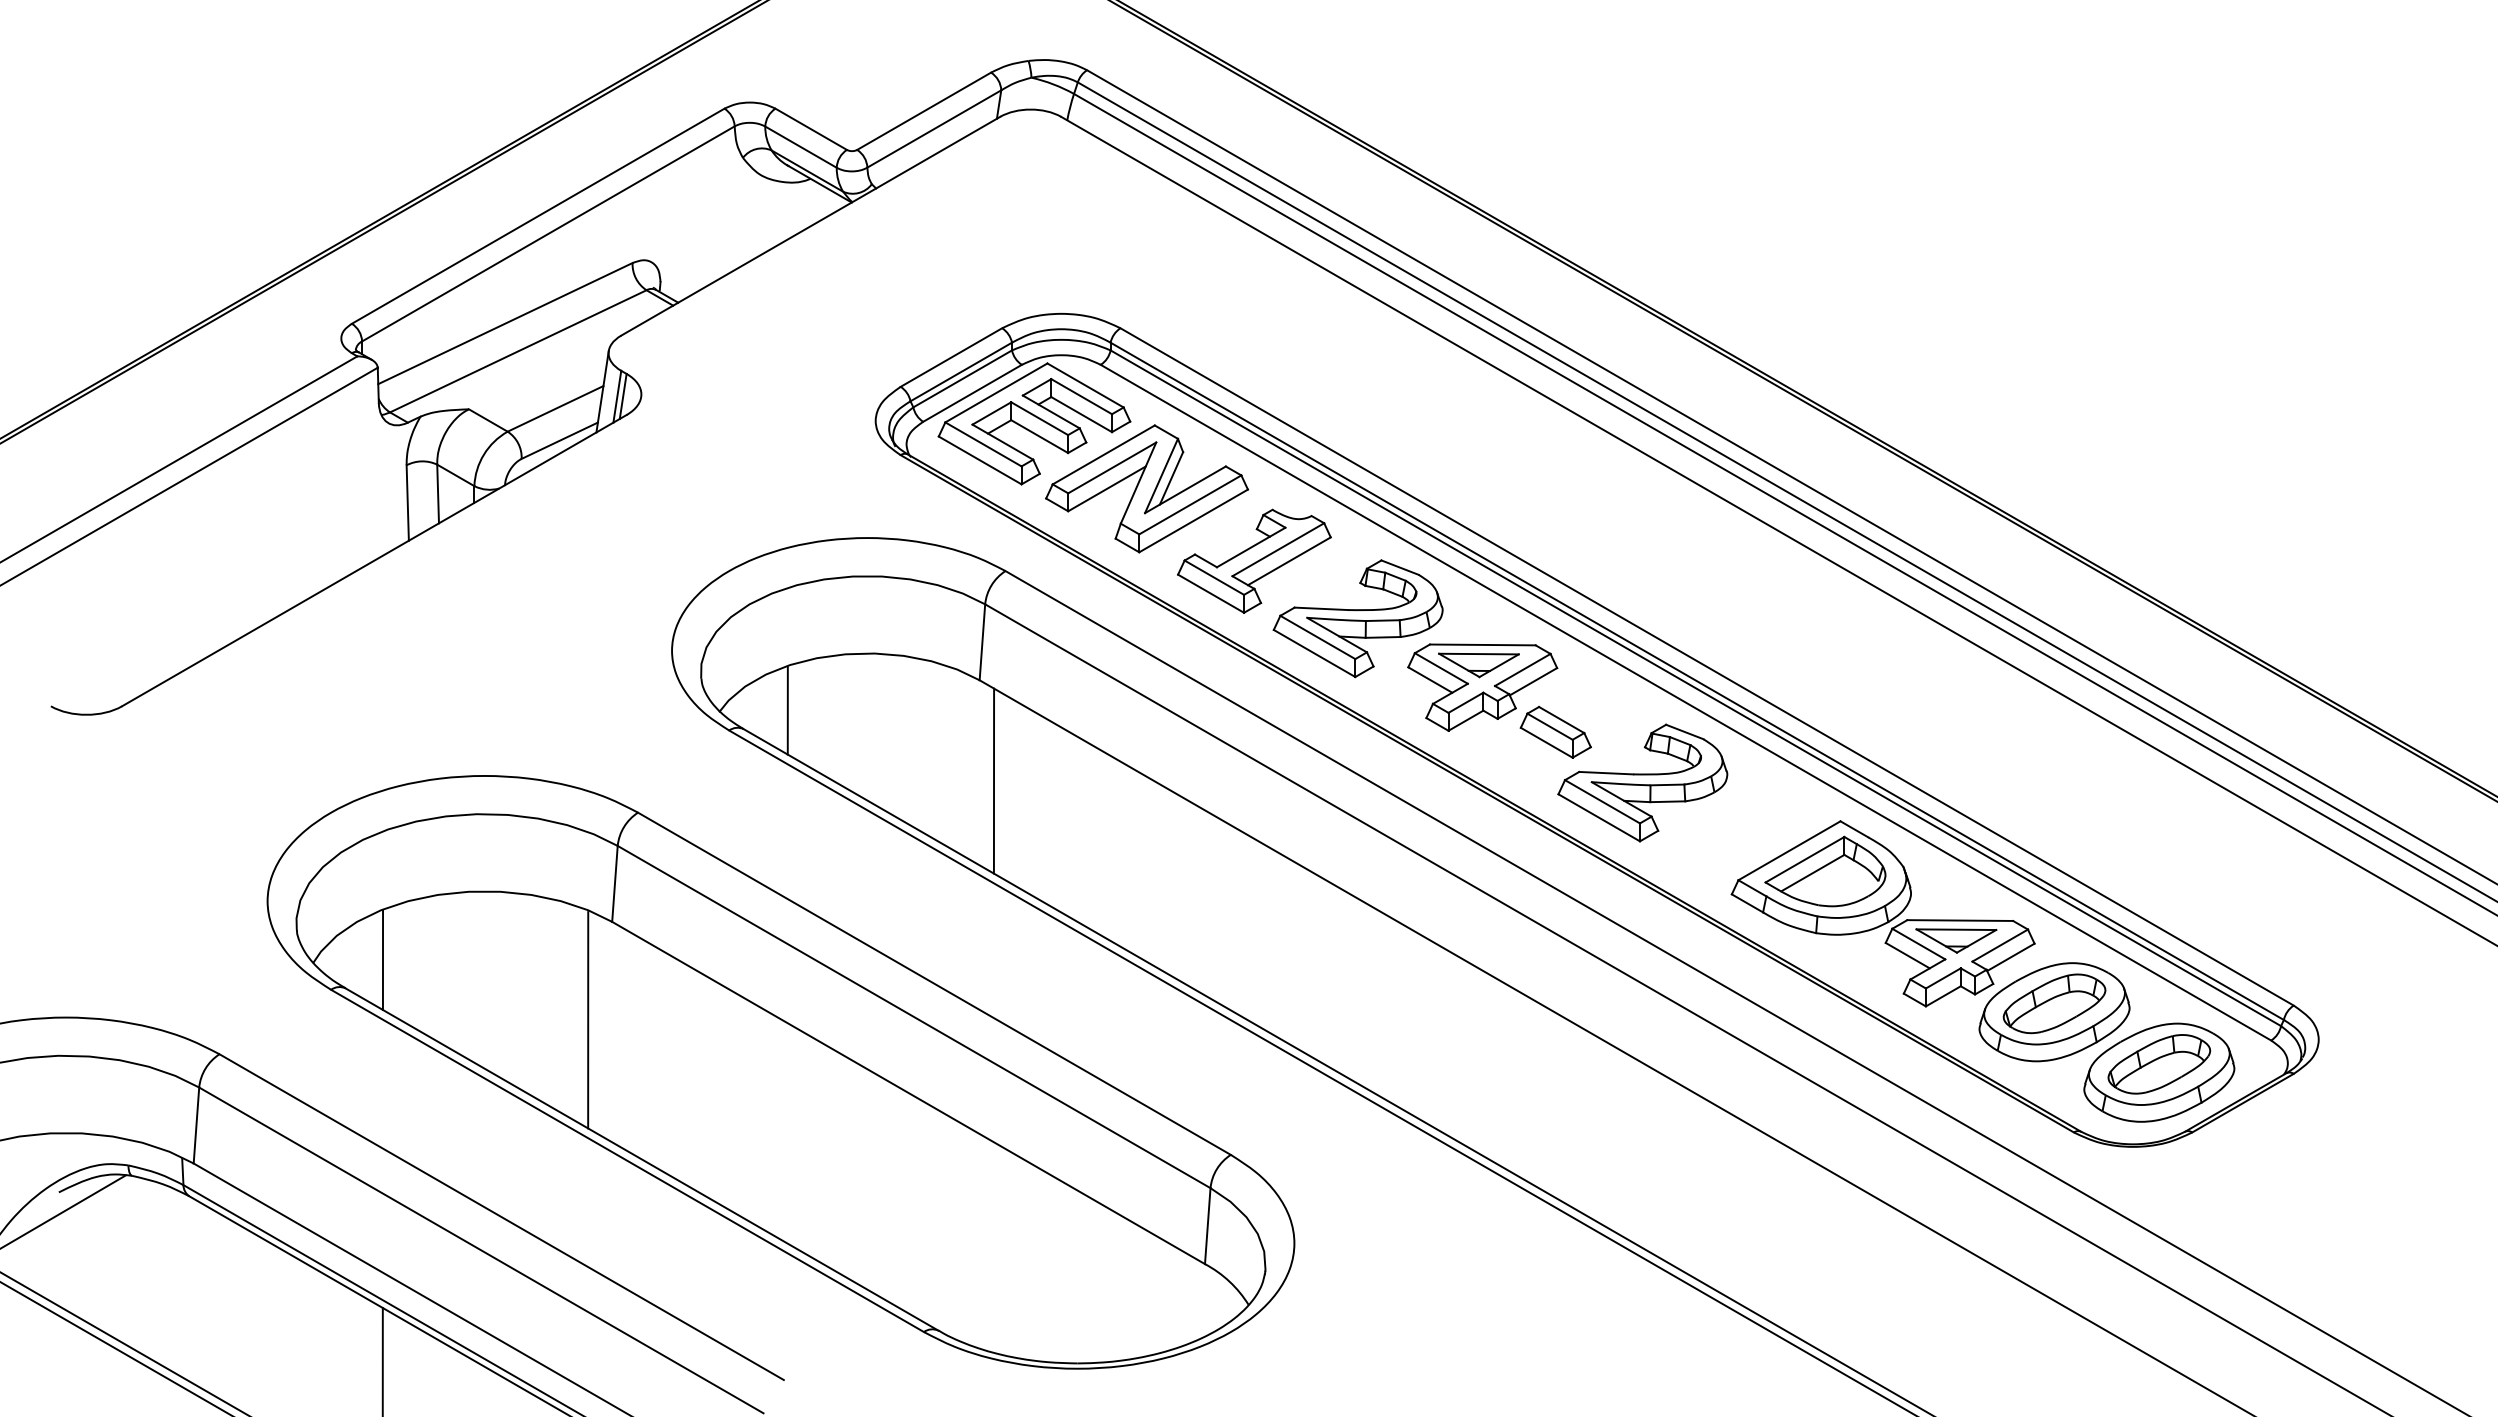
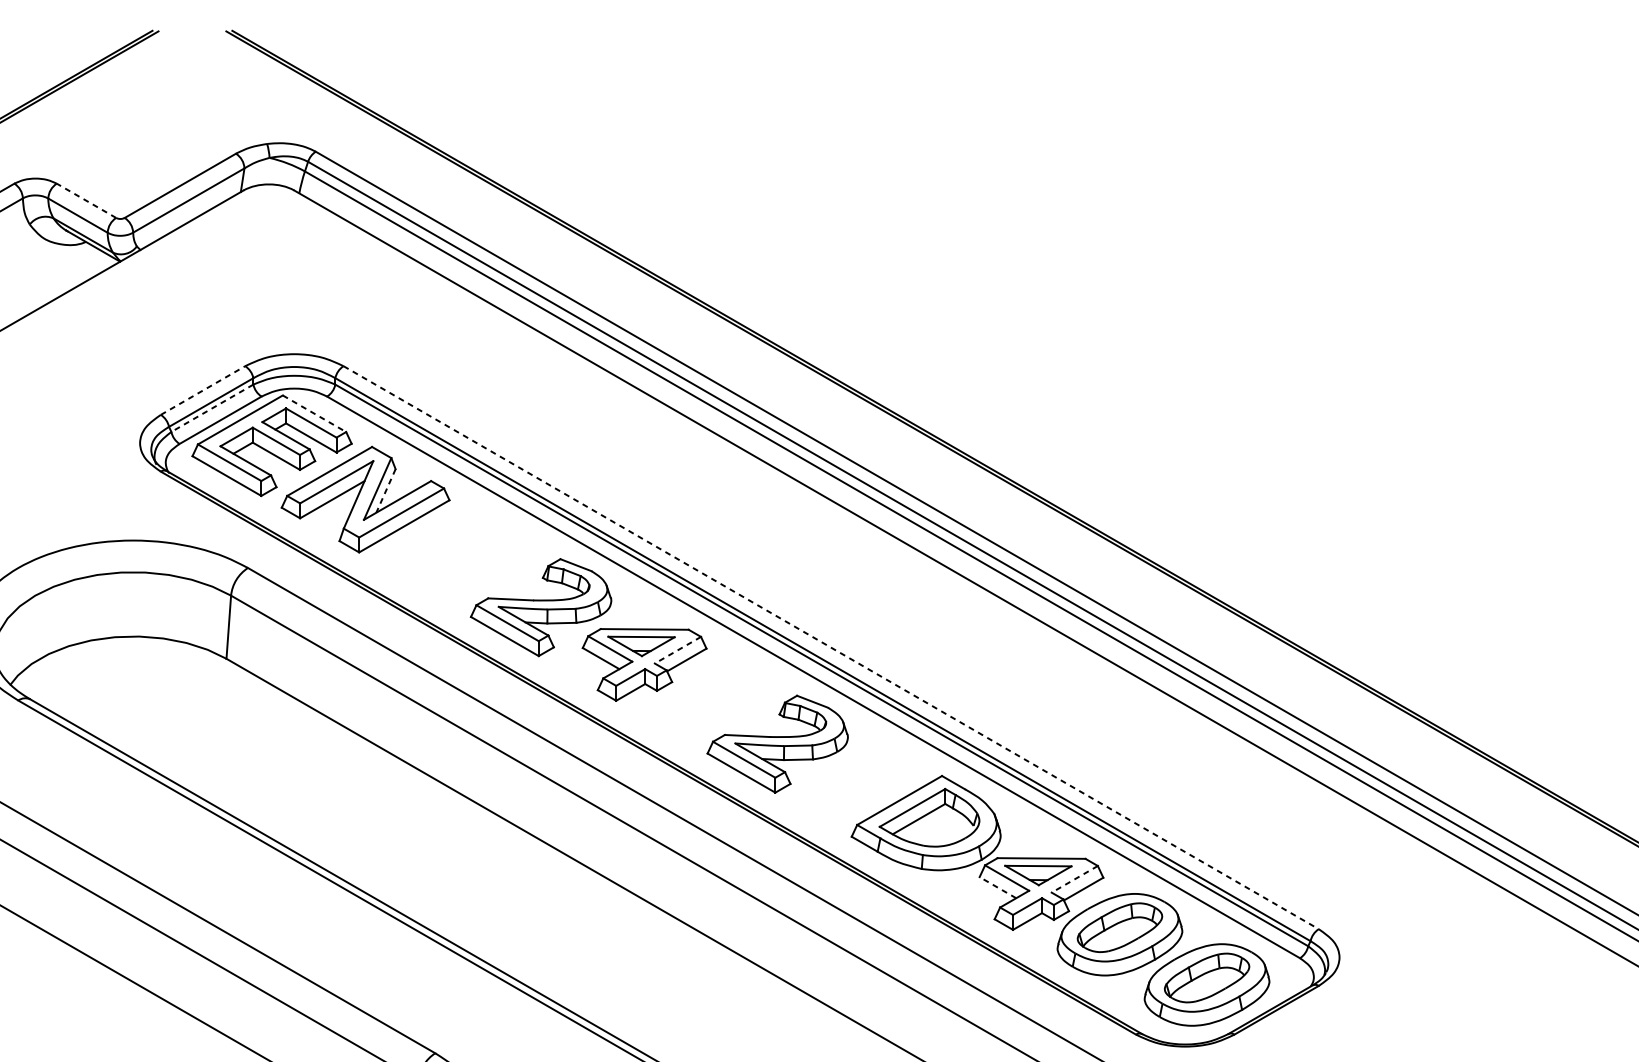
line: (810, 129) -> (85, 200), solid -> dashed
line: (951, 357) -> (203, 390), solid -> dashed
line: (962, 378) -> (212, 407), solid -> dashed
line: (1085, 385) -> (314, 413), solid -> dashed
line: (1171, 478) -> (385, 491), solid -> dashed
part: (1254, 560) -> (454, 559), removed
line: (1707, 667) -> (831, 648), solid -> dashed
line: (1522, 670) -> (677, 650), solid -> dashed
line: (787, 710) -> (66, 683), removed
part: (1555, 731) -> (705, 701), removed
line: (993, 780) -> (238, 742), removed
line: (1999, 945) -> (1074, 879), solid -> dashed
line: (1907, 955) -> (997, 887), solid -> dashed

